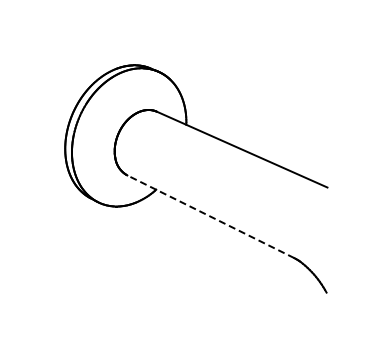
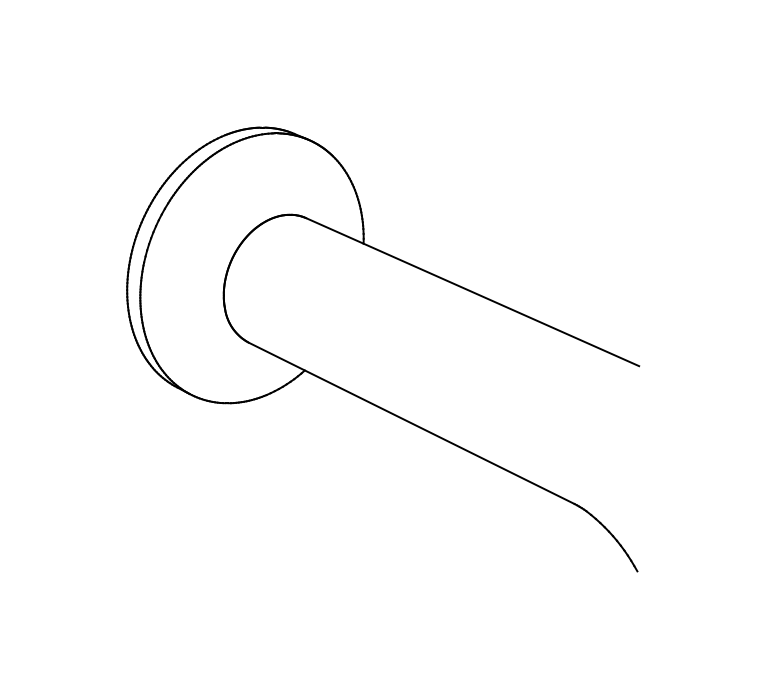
line: (210, 216) -> (410, 422), dashed -> solid

